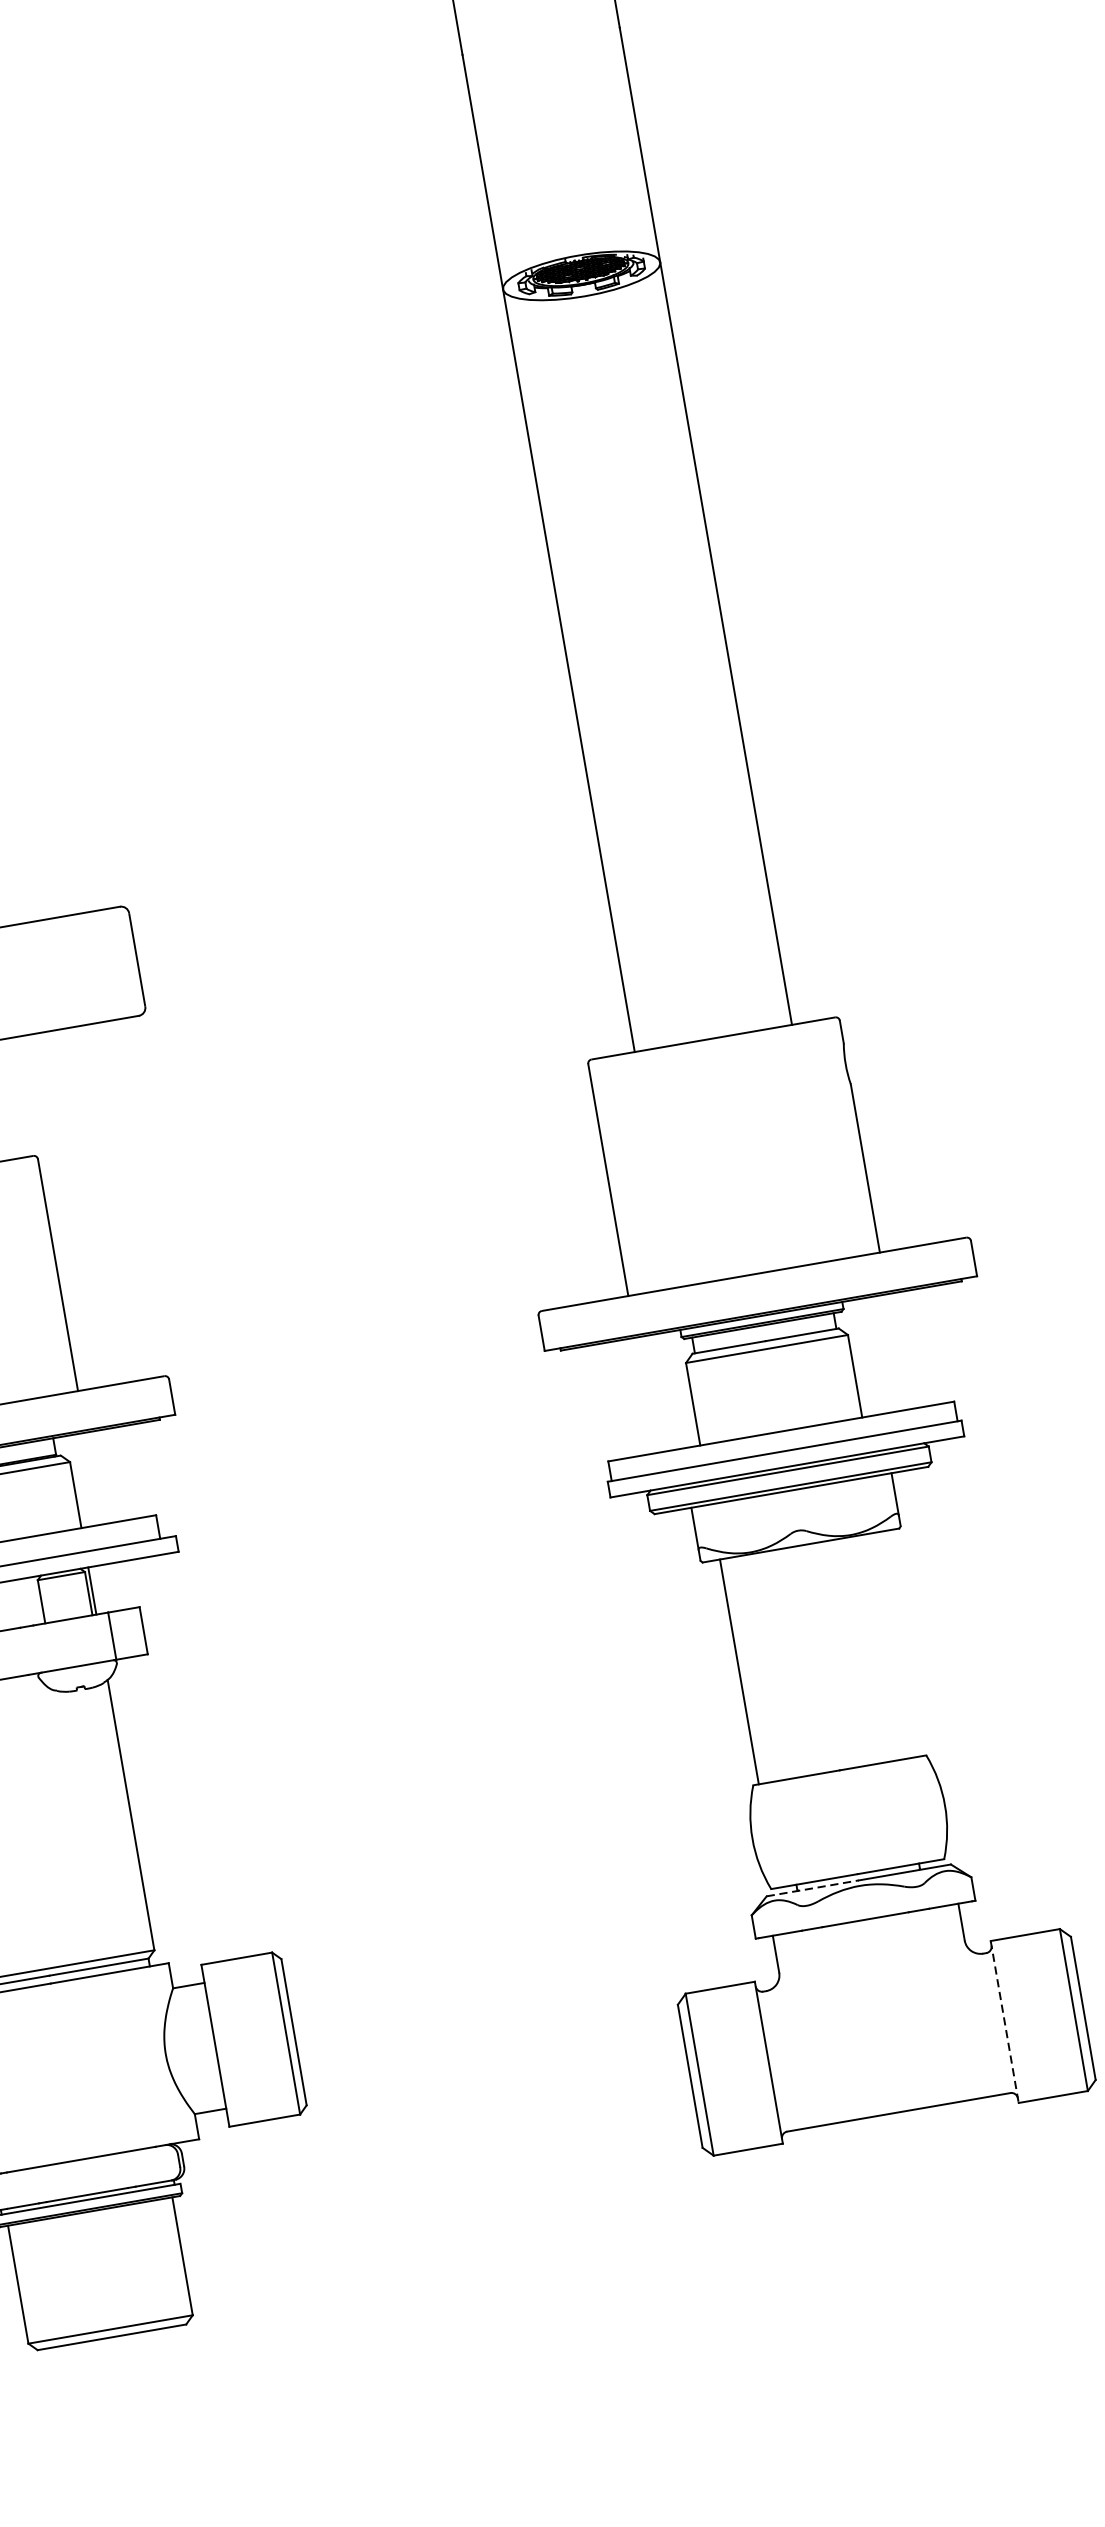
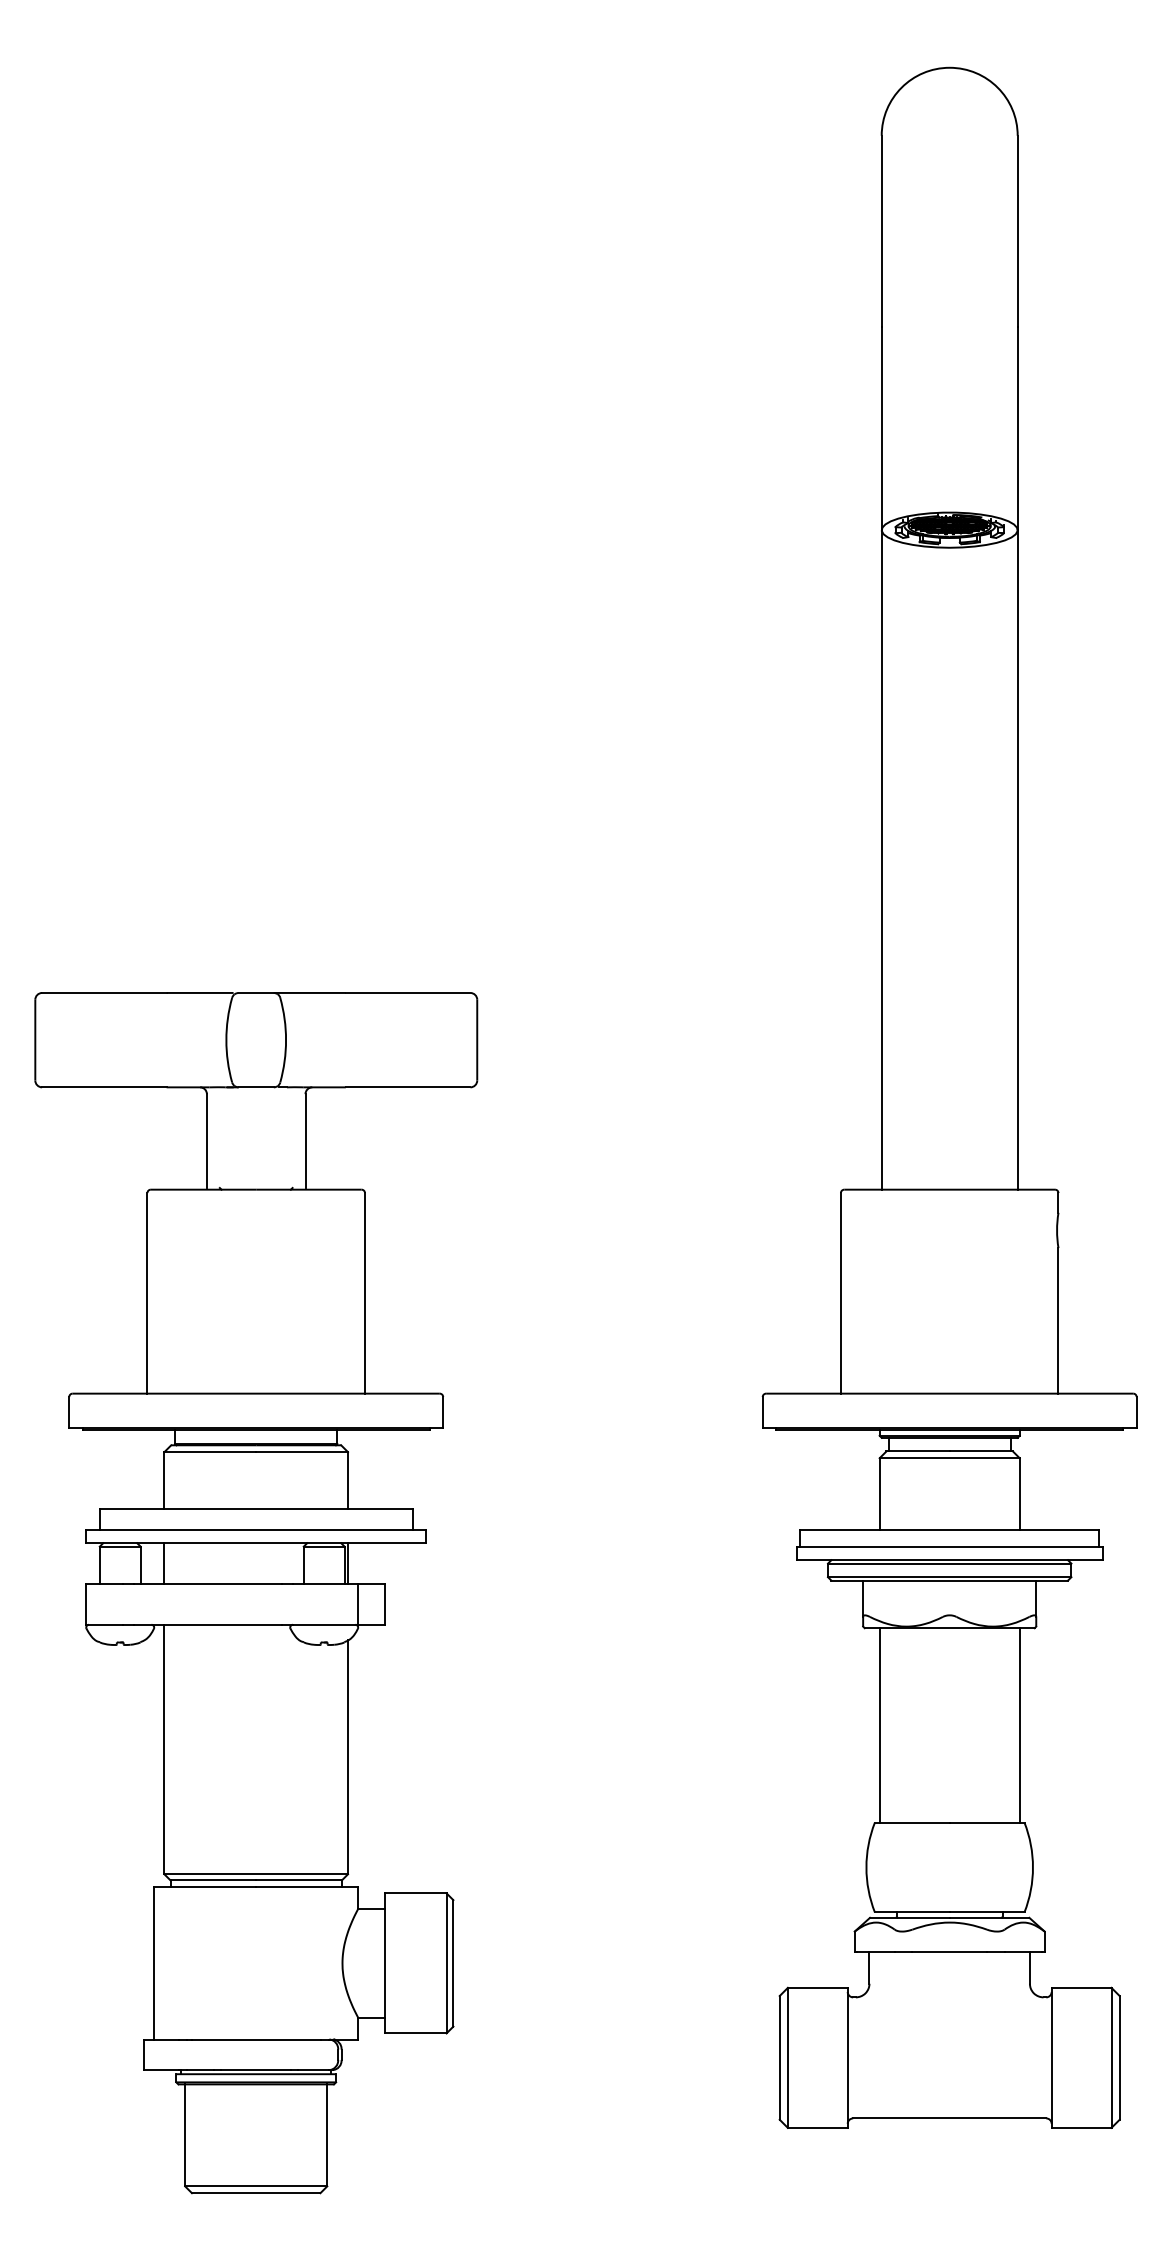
line: (901, 1644) -> (1019, 1725), added
line: (812, 1888) -> (909, 1917), dashed -> solid
line: (1004, 2022) -> (1051, 2058), dashed -> solid

